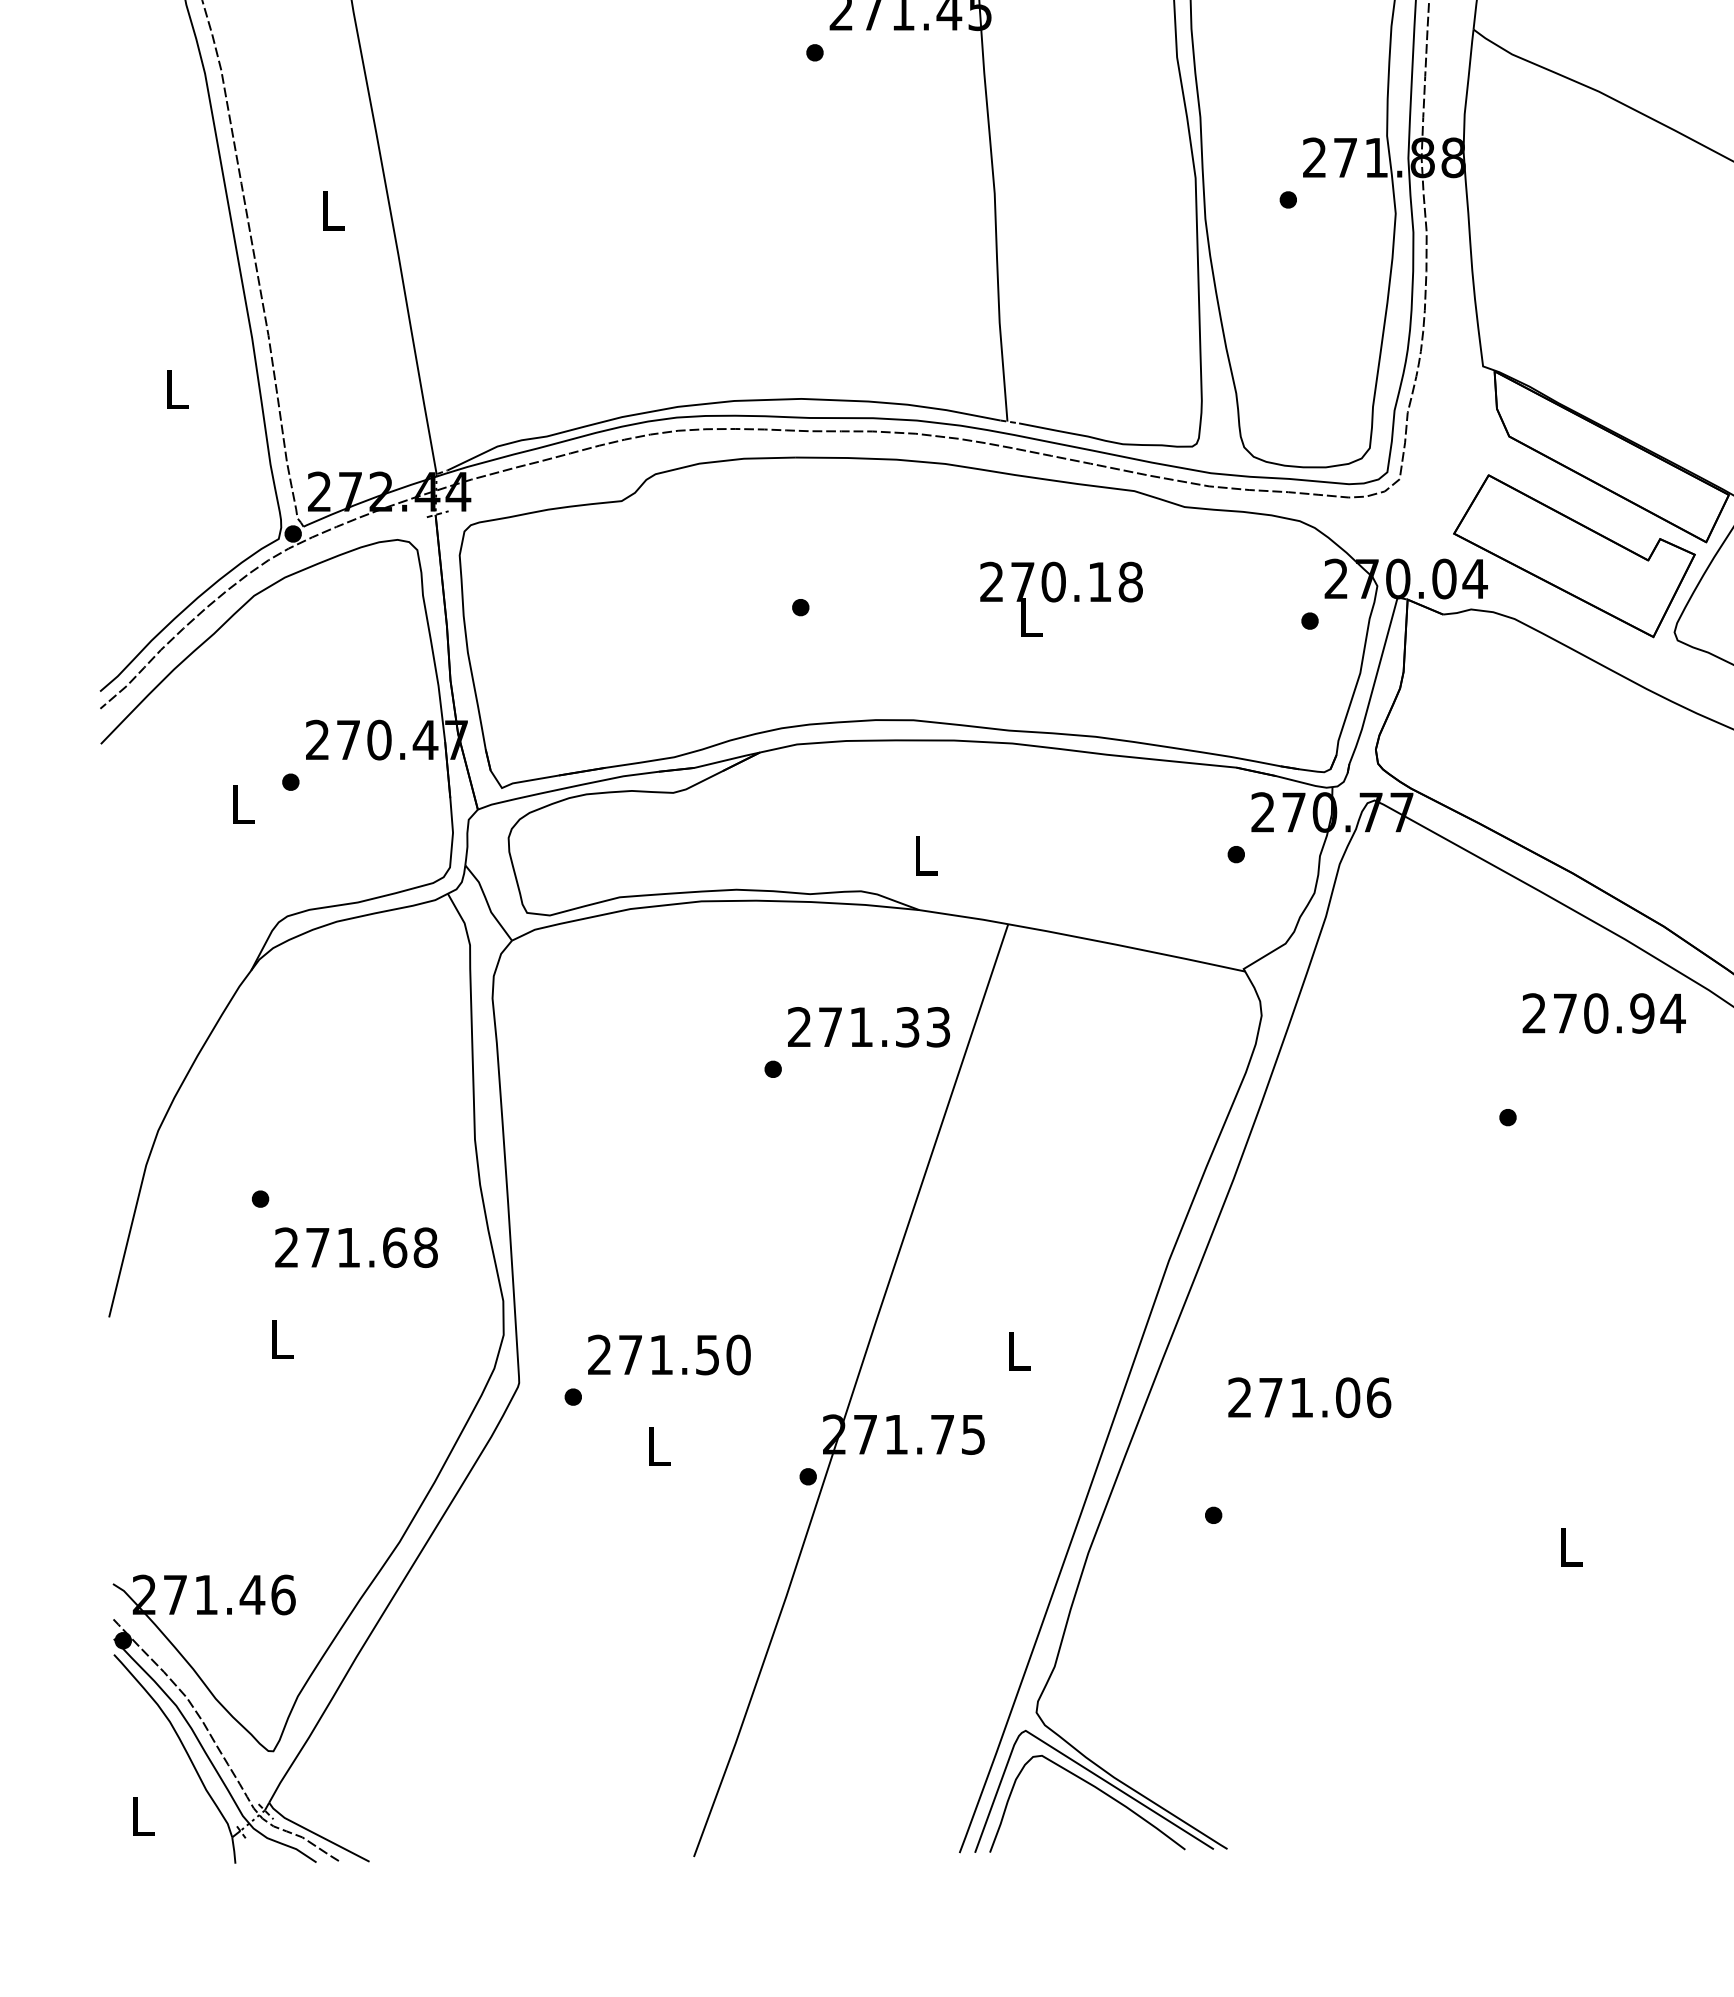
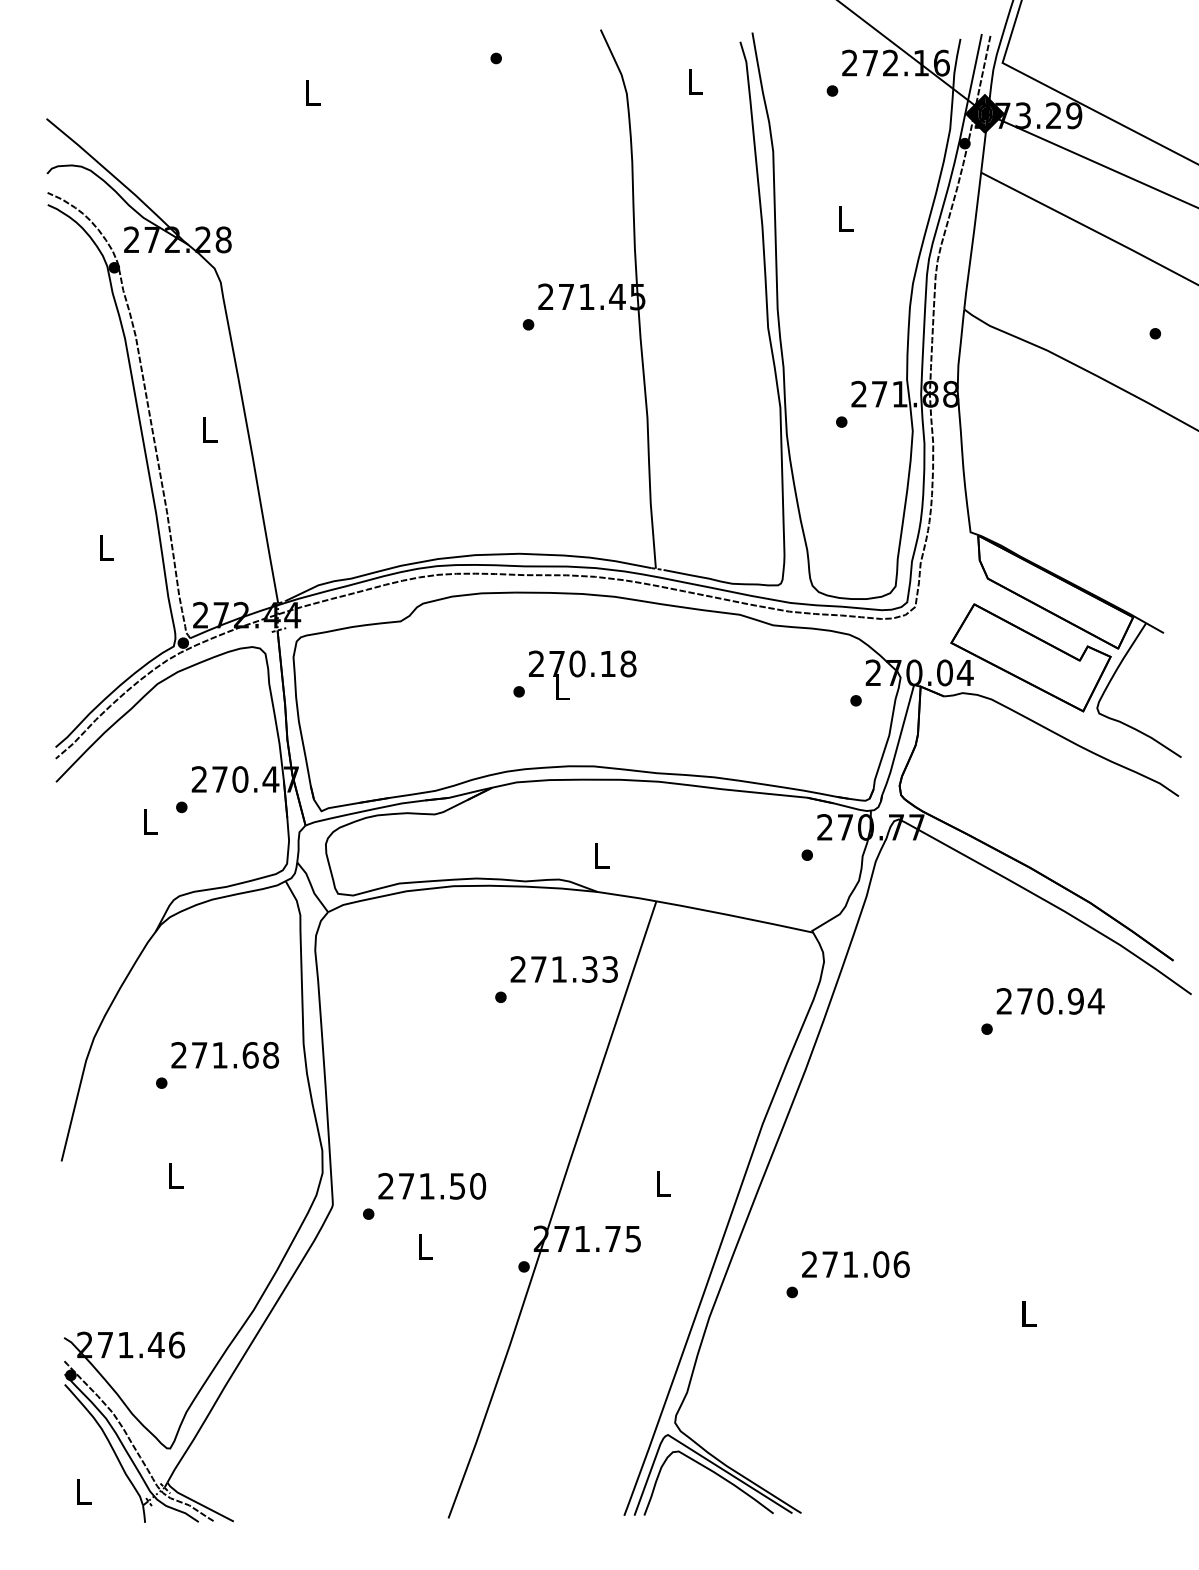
text: (1061, 597) -> (582, 674), moved
text: (1603, 1013) -> (1050, 1001), moved
text: (355, 1247) -> (224, 1055), moved
text: (1309, 1397) -> (855, 1264), moved

